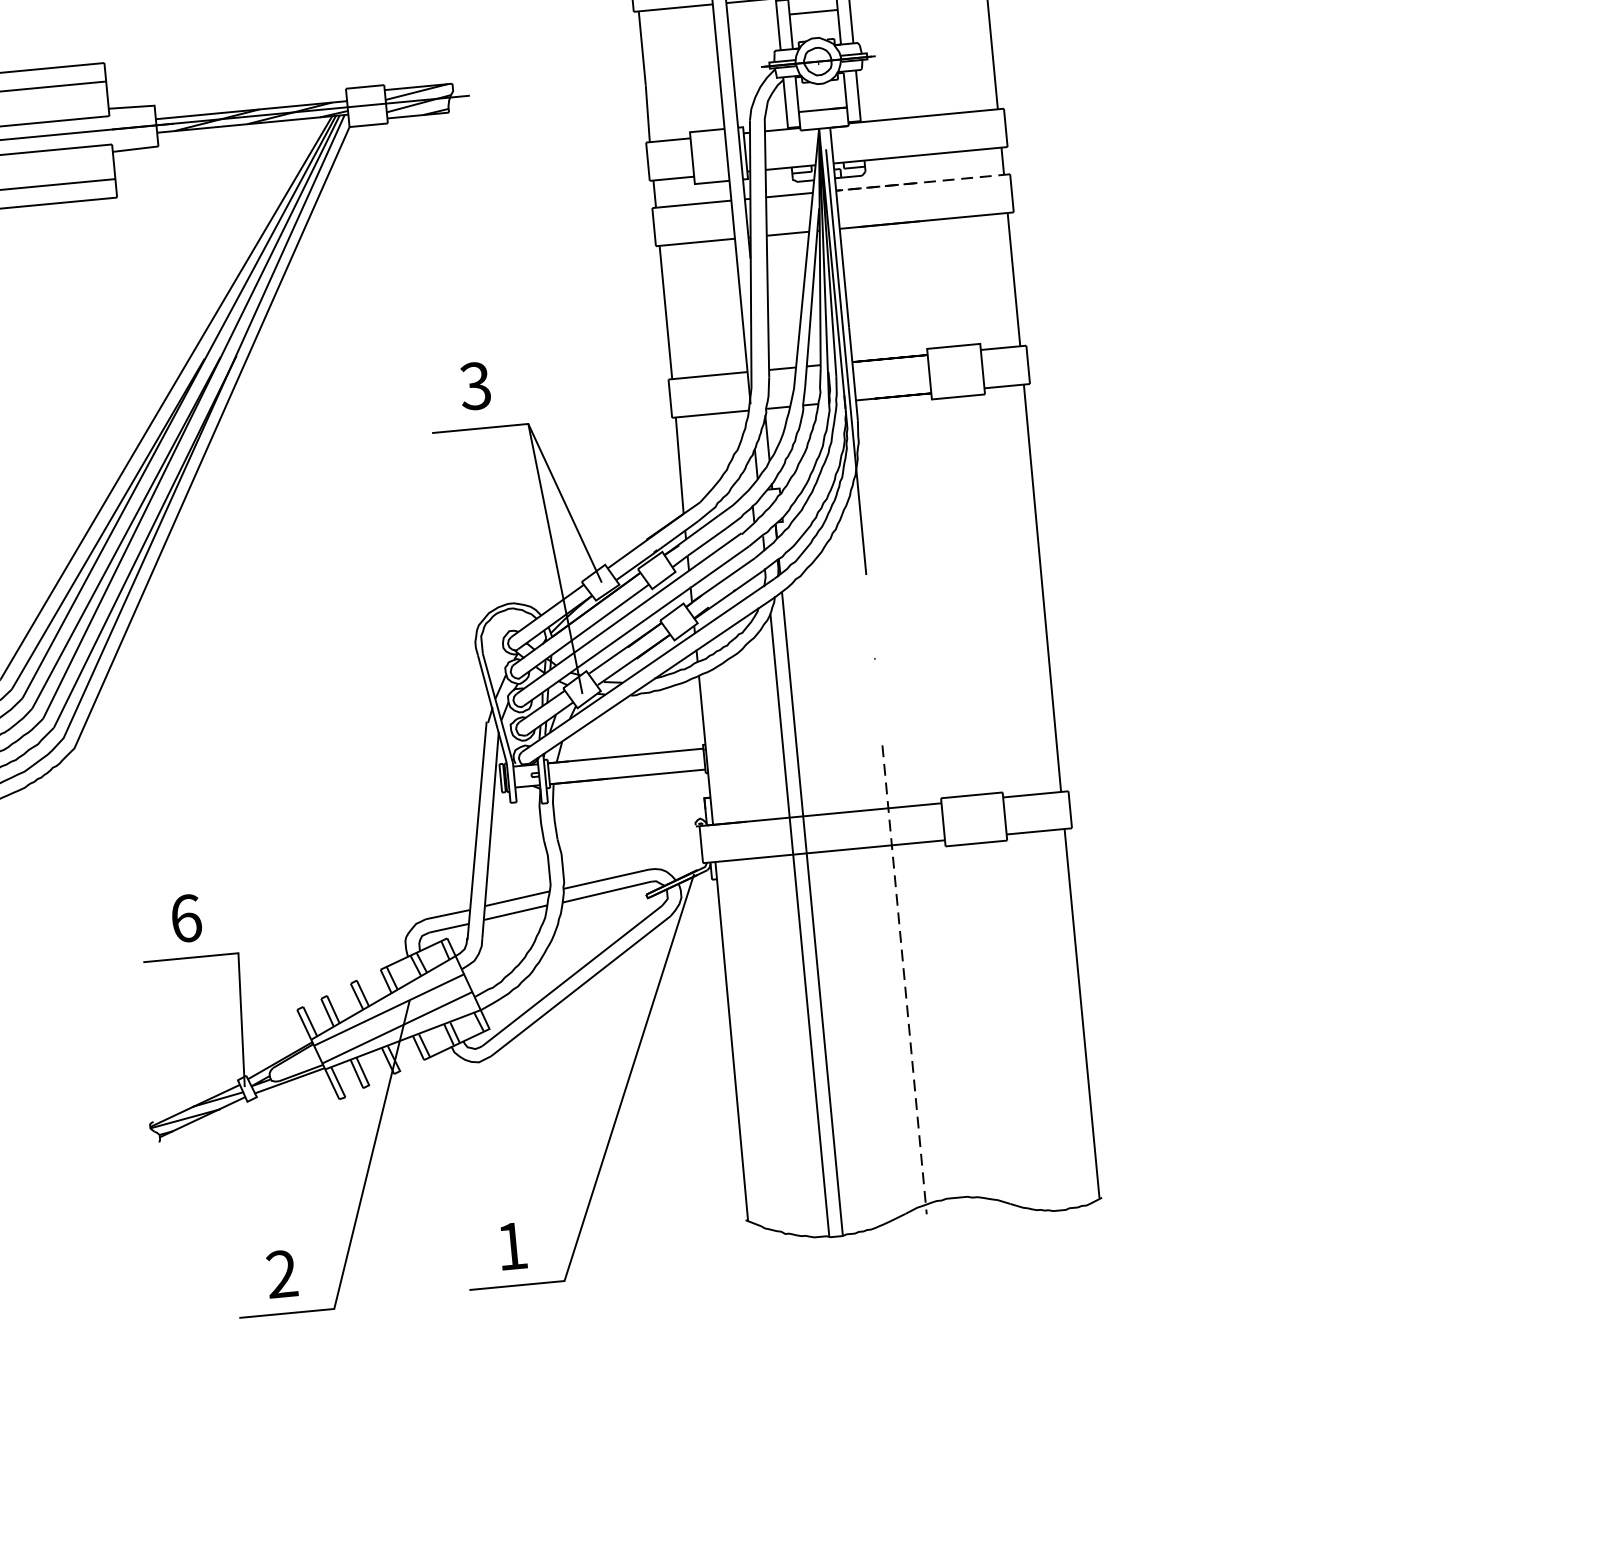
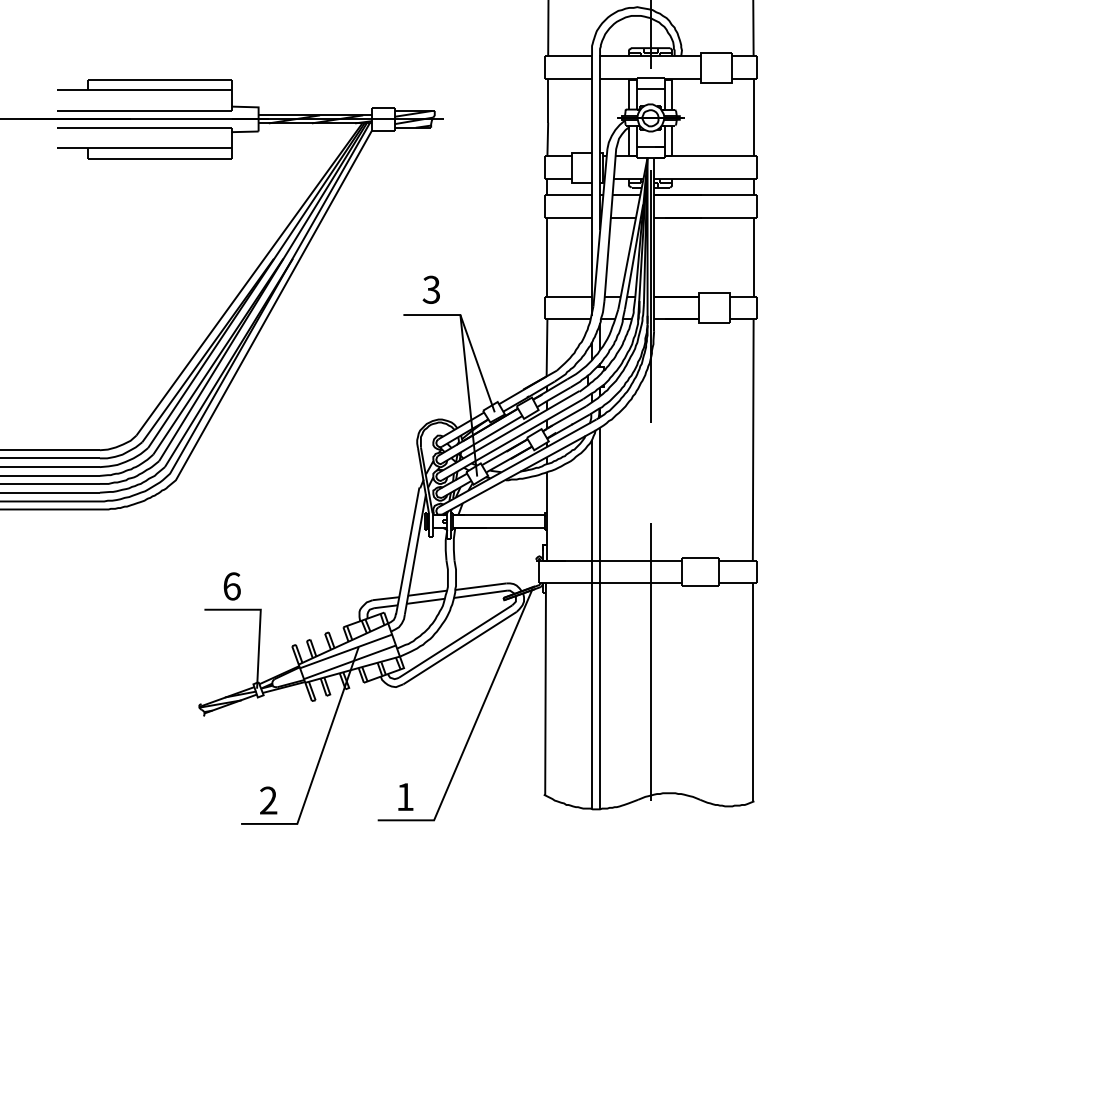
line: (880, 187) -> (680, 195), dashed -> solid
line: (904, 980) -> (650, 662), dashed -> solid

